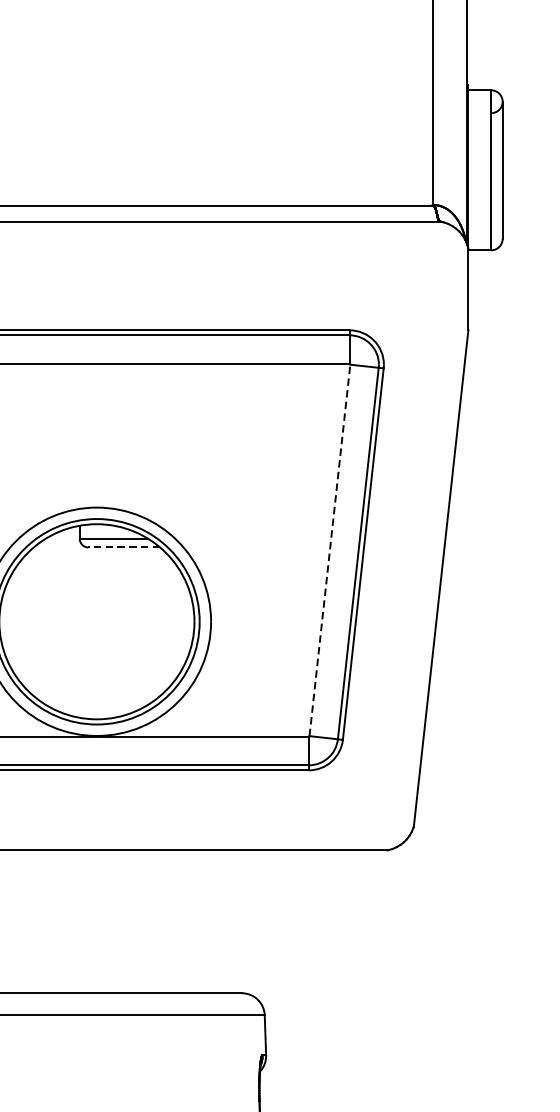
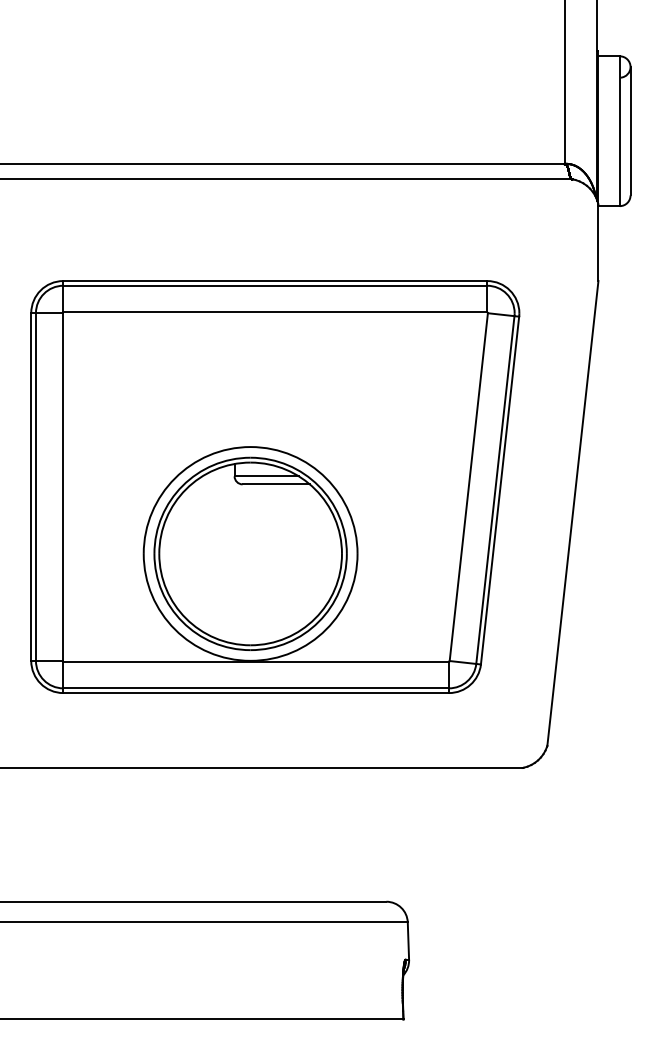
line: (124, 547) -> (276, 484), dashed -> solid
line: (329, 550) -> (468, 487), dashed -> solid

